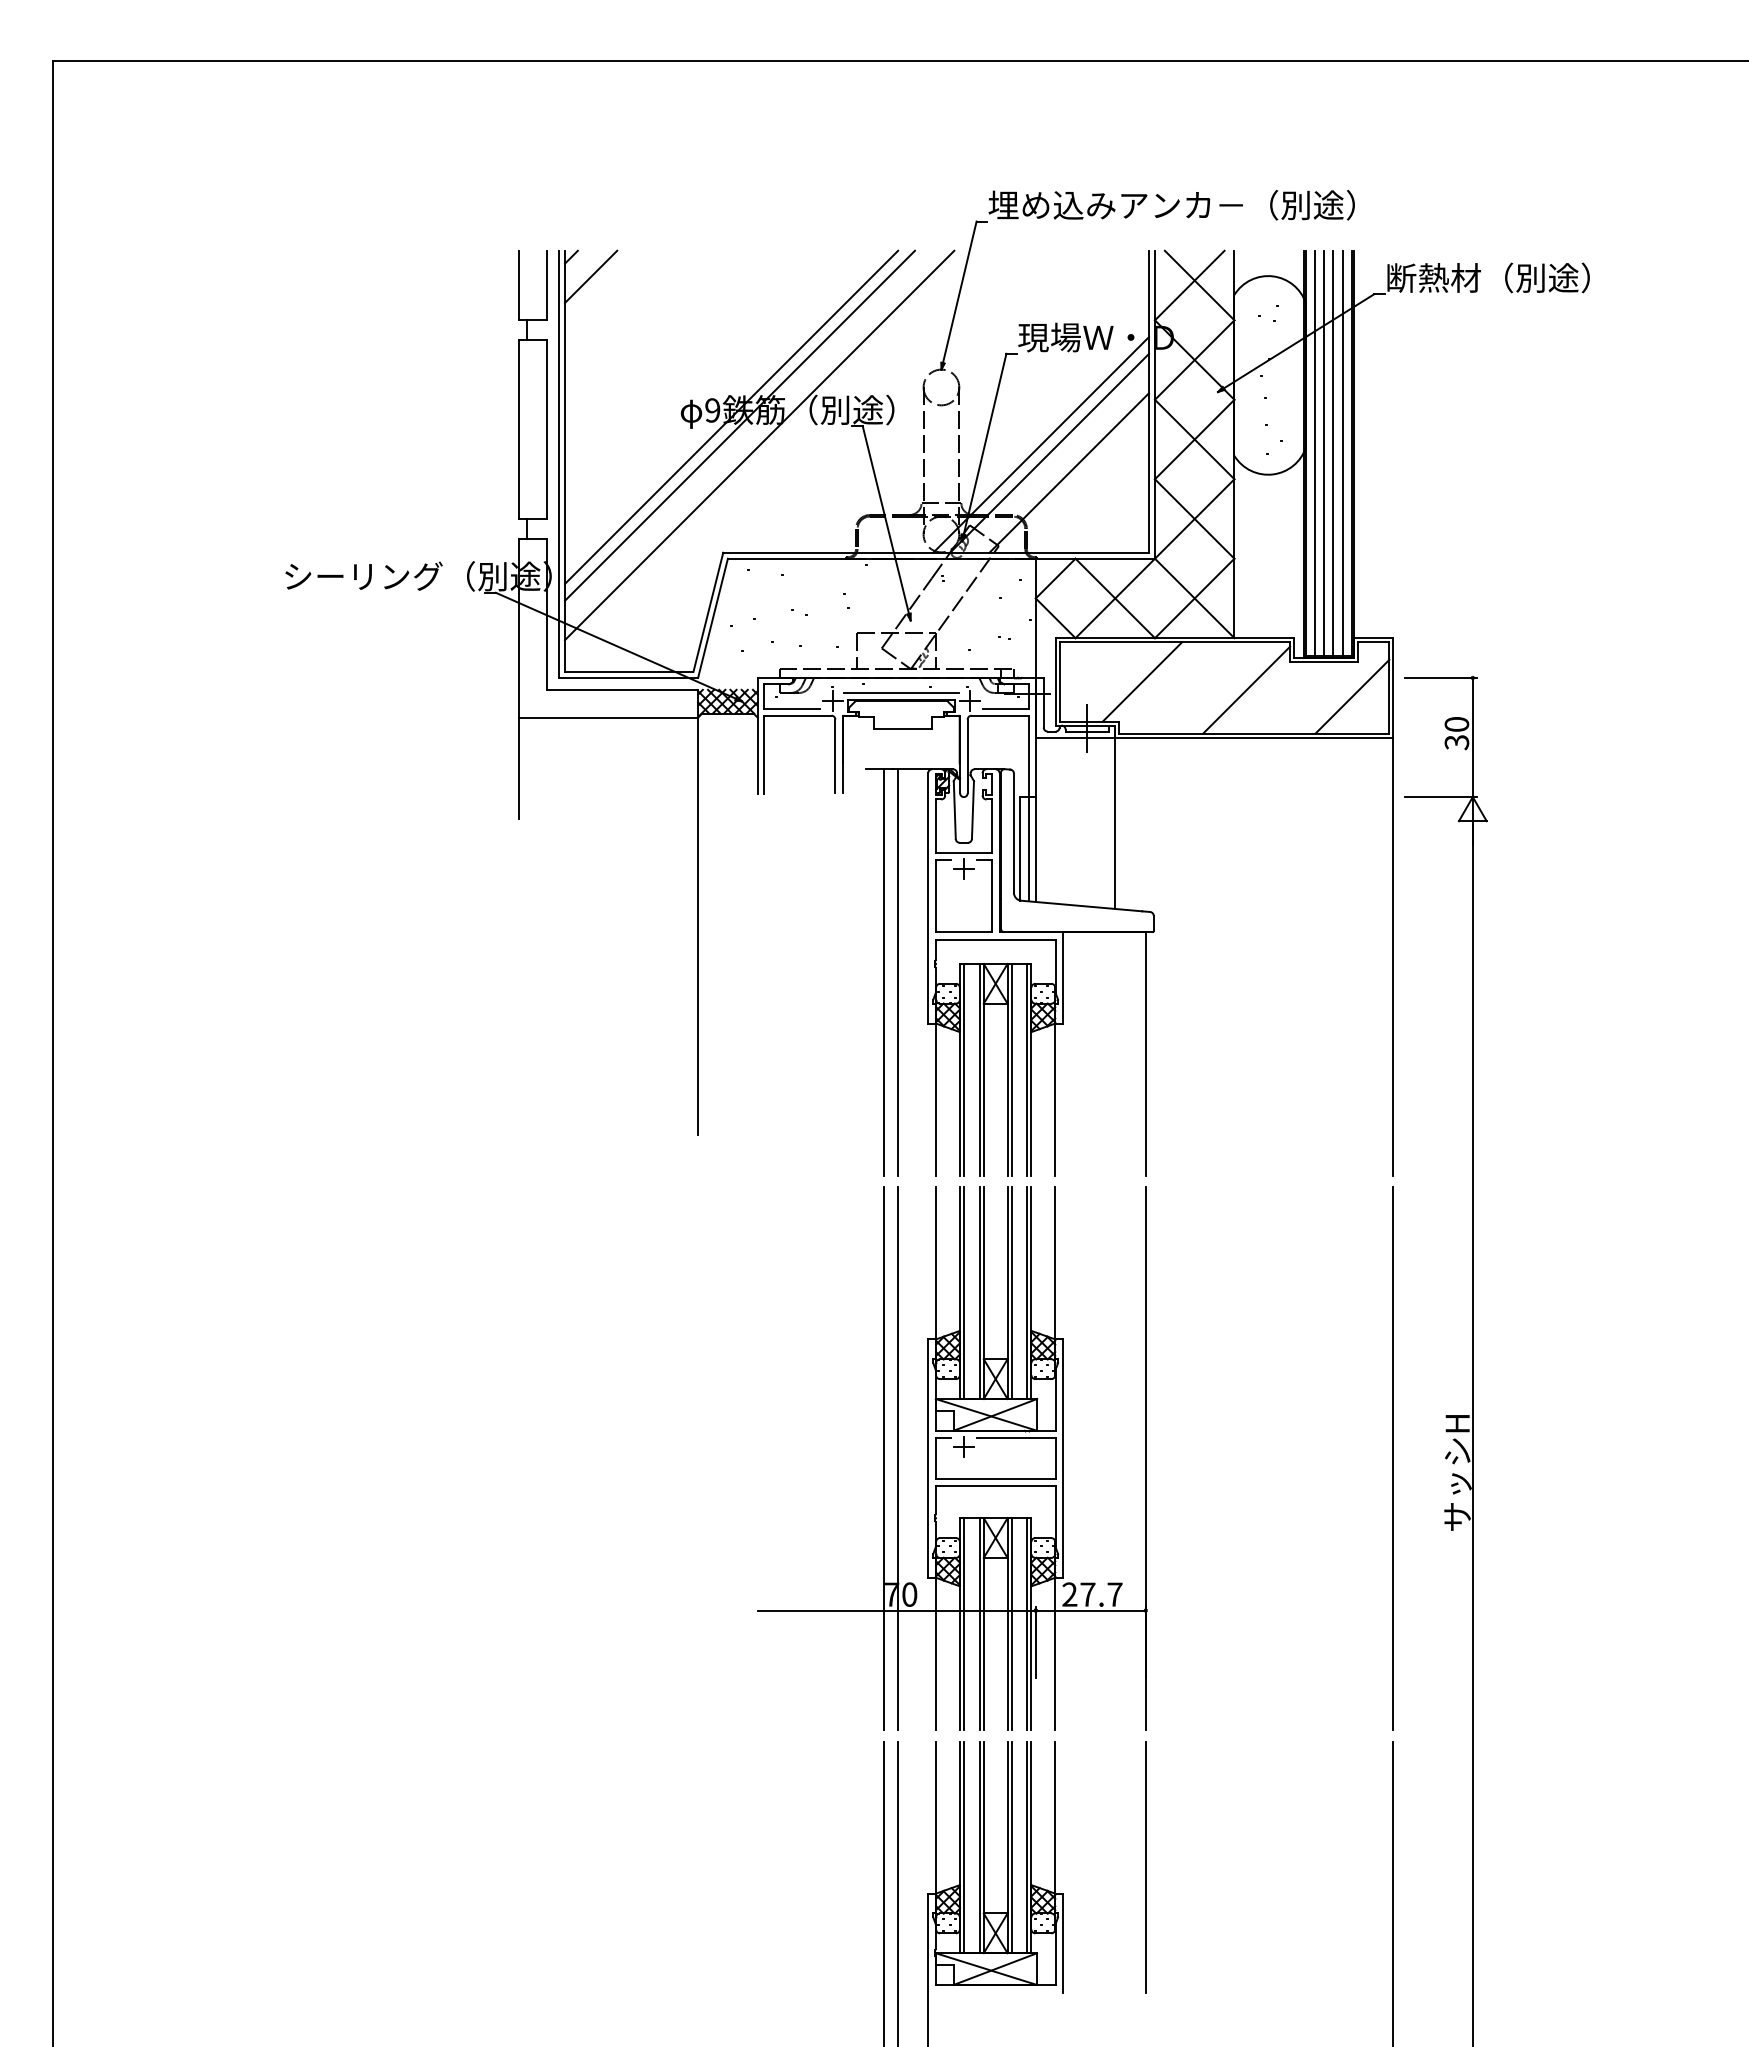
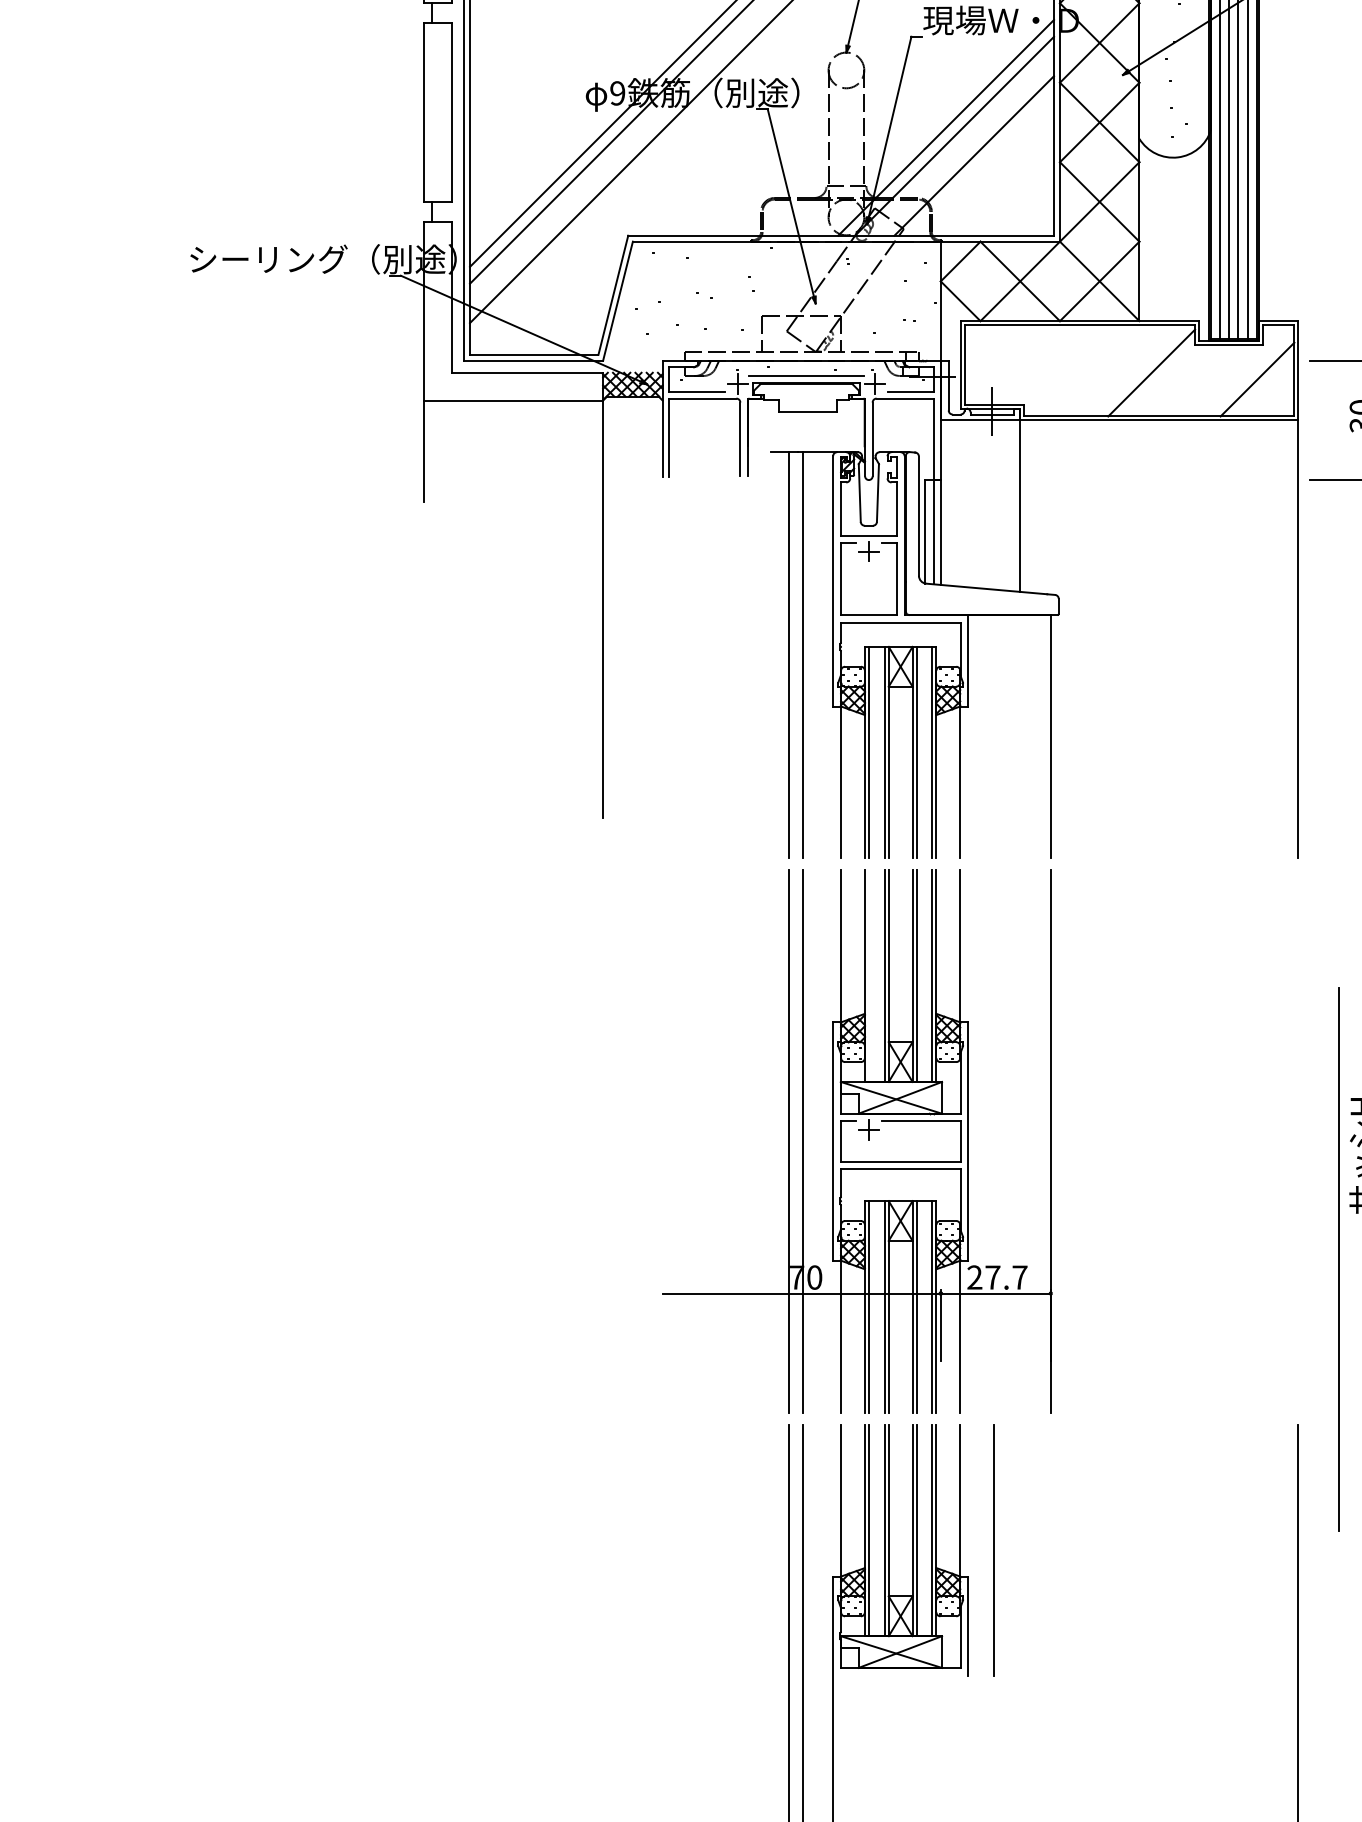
line: (1142, 681) -> (1047, 364), removed
line: (963, 1293) -> (868, 976), removed
line: (1392, 1458) -> (1338, 1259), moved
line: (1145, 1867) -> (993, 1550), moved

